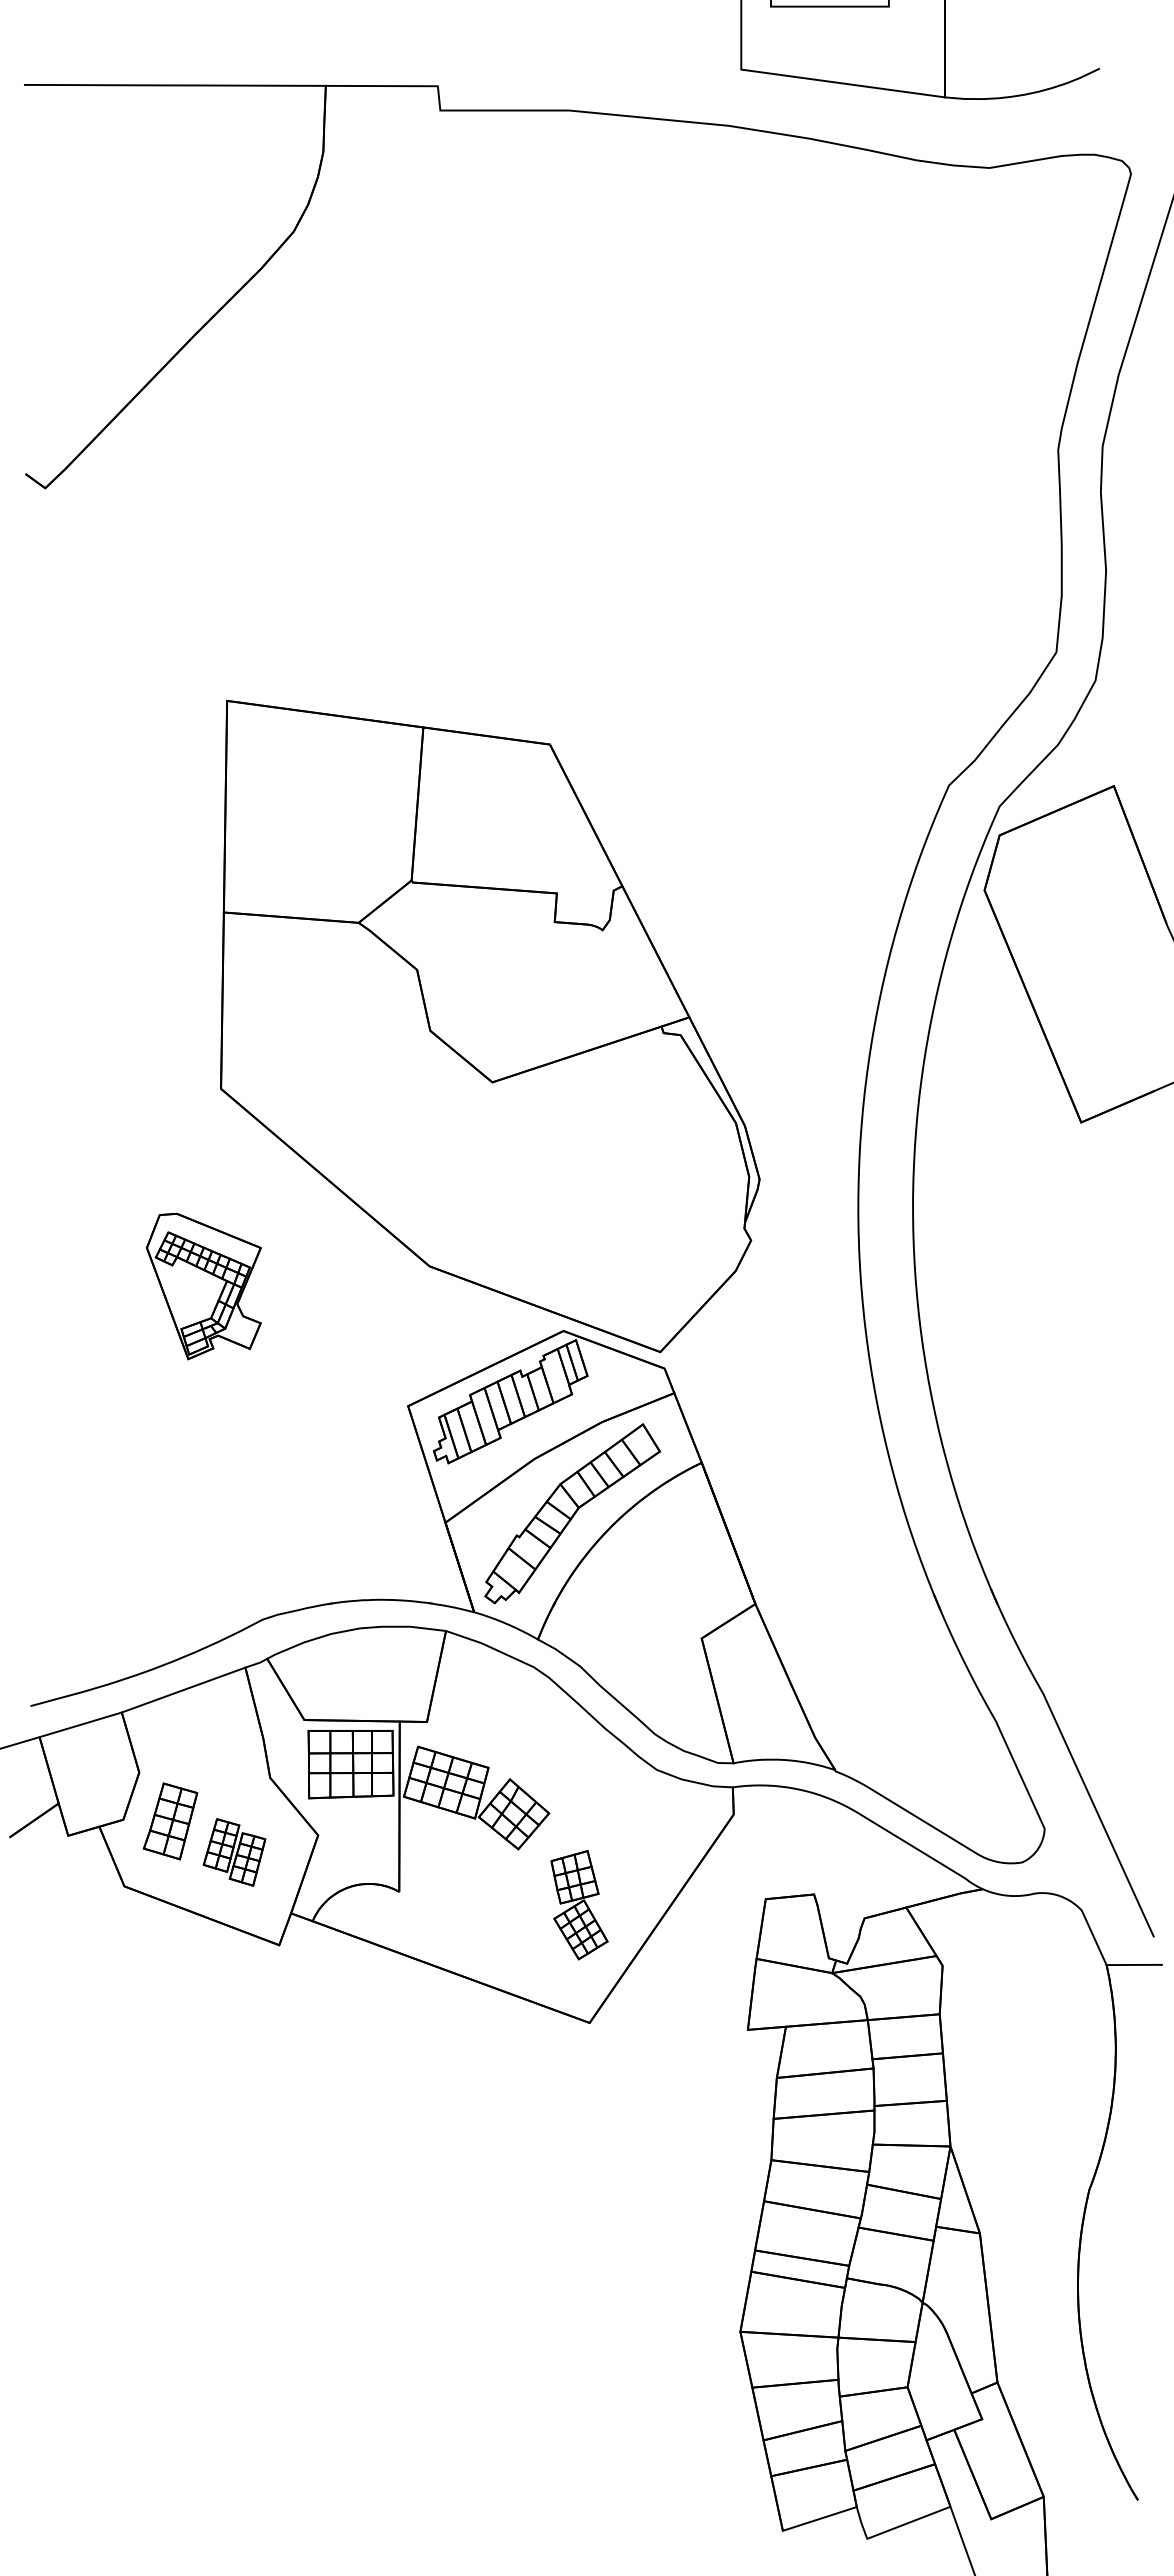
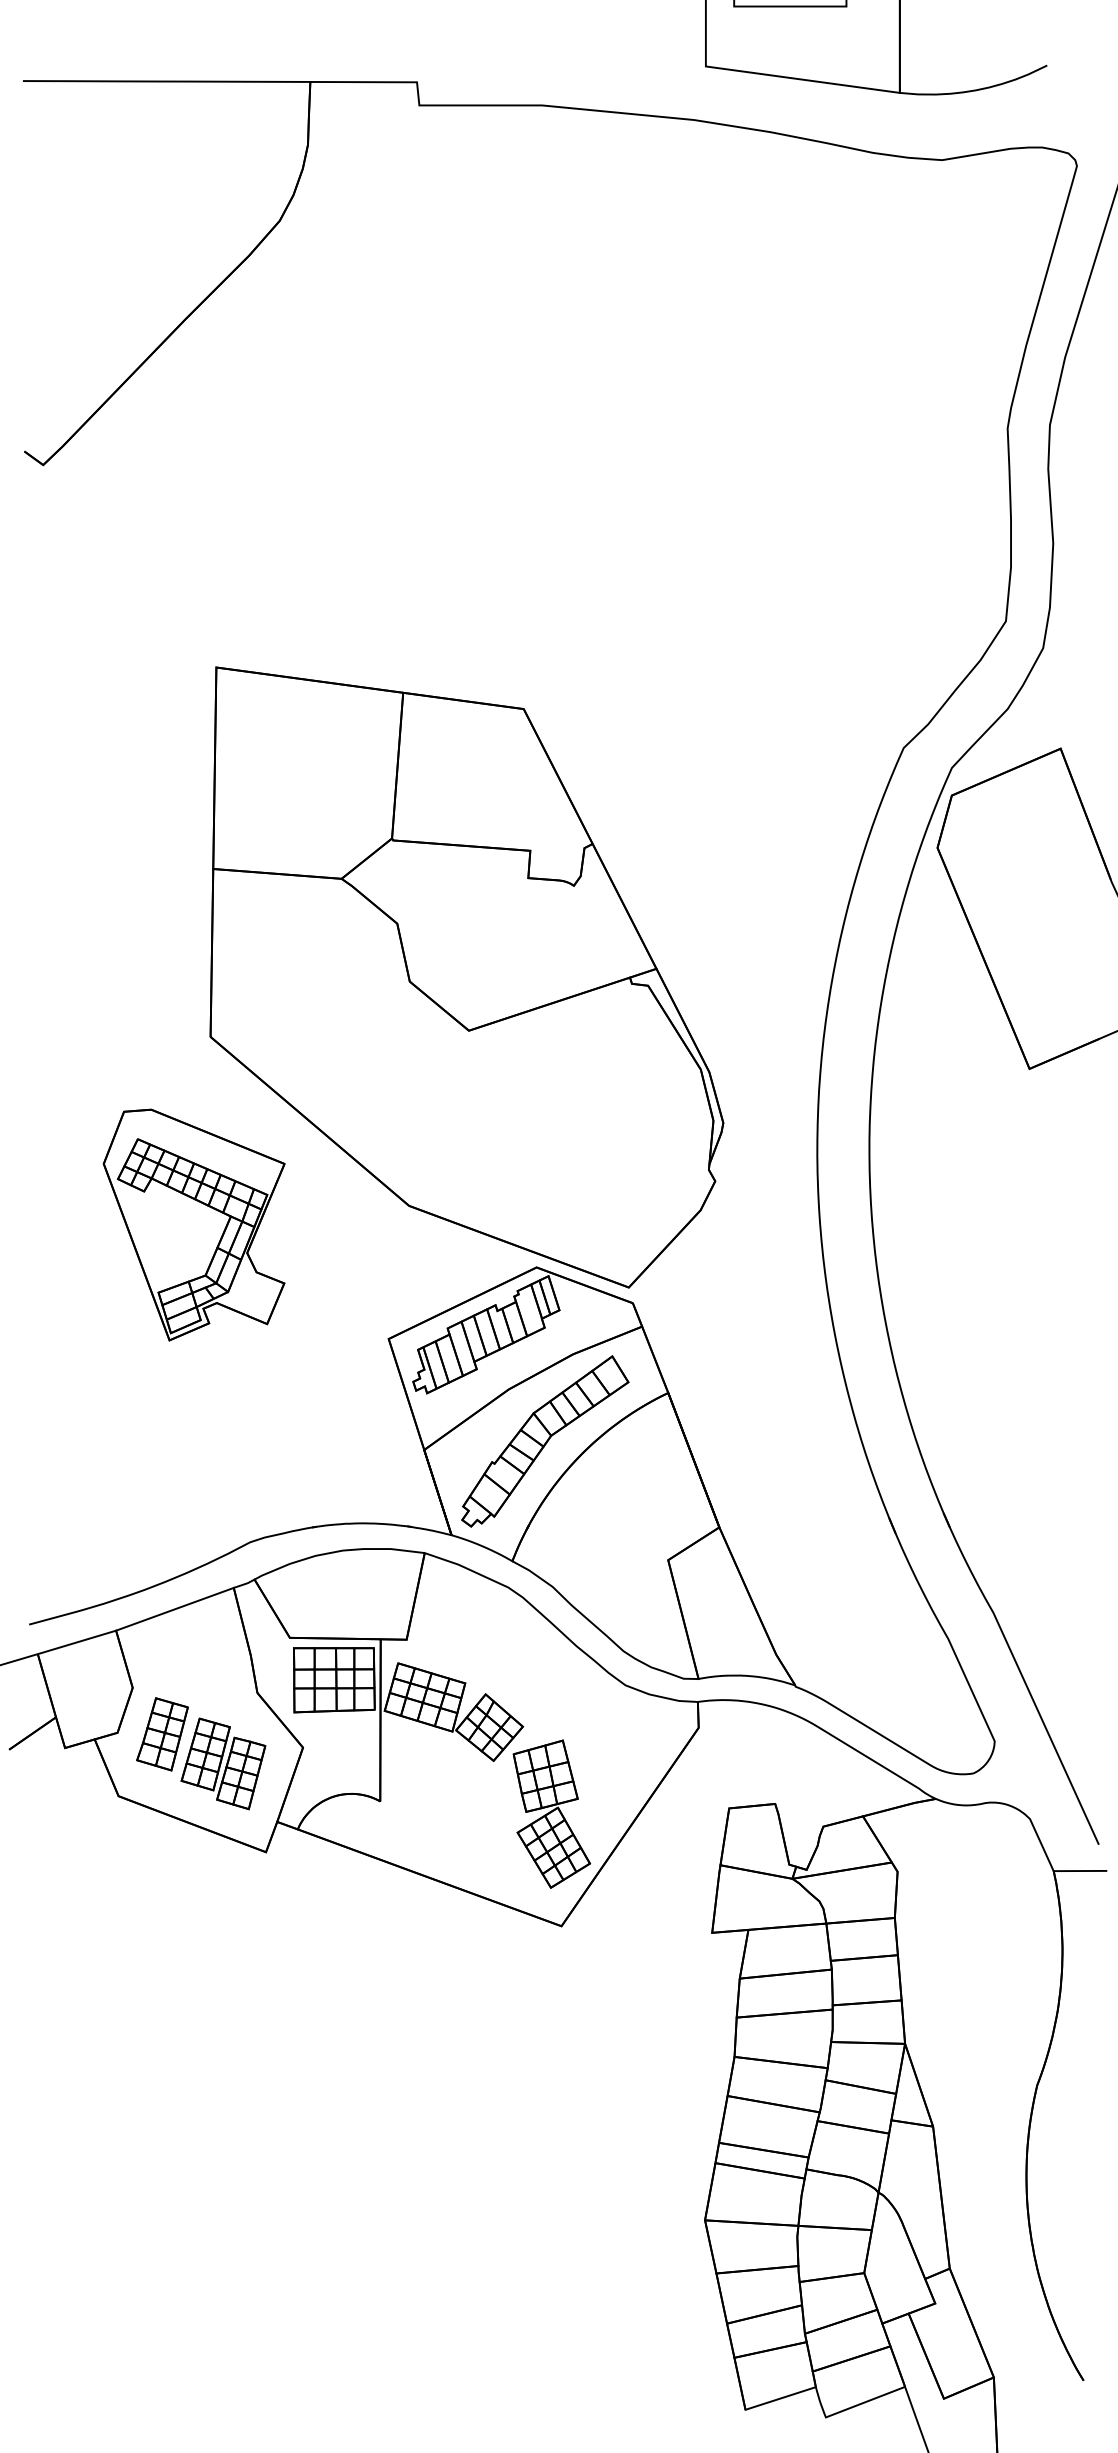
part: (203, 1286) -> (193, 1225), size x1.67
part: (234, 1852) -> (223, 1763), size x1.43
part: (579, 1904) -> (551, 1813), size x1.43

